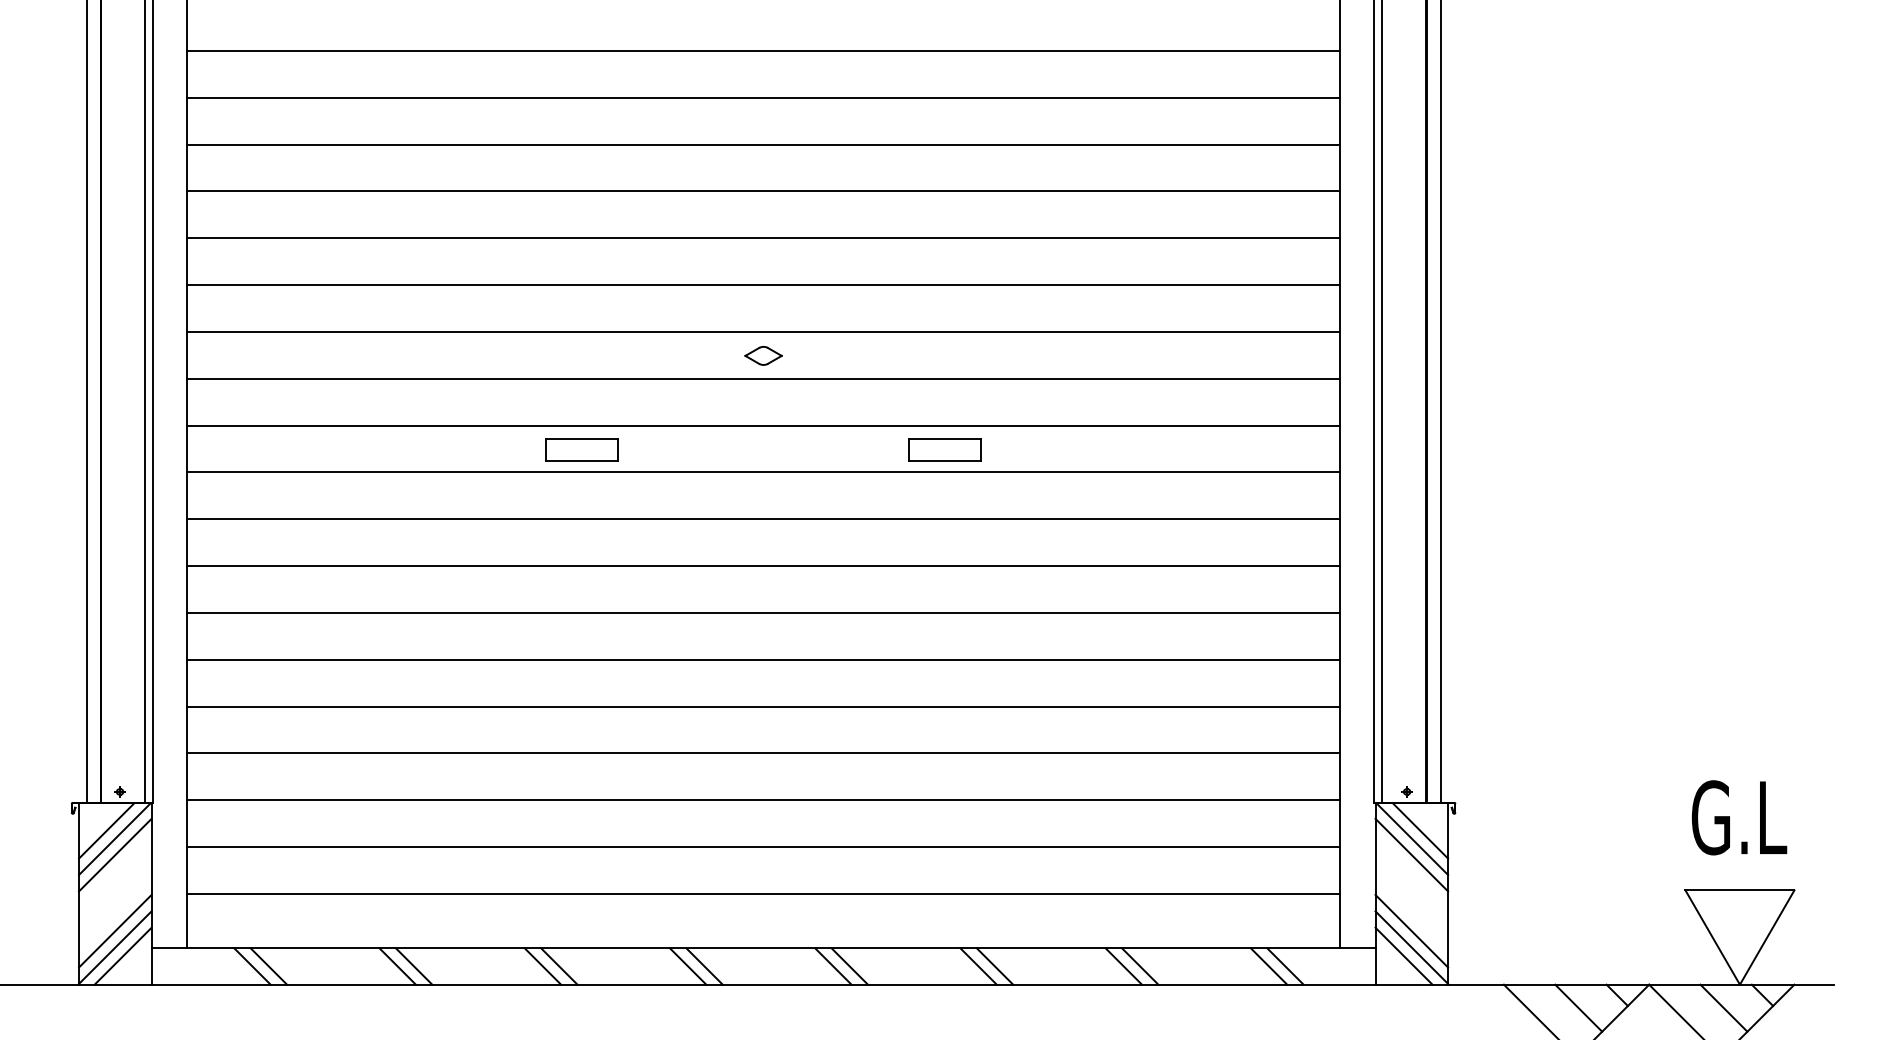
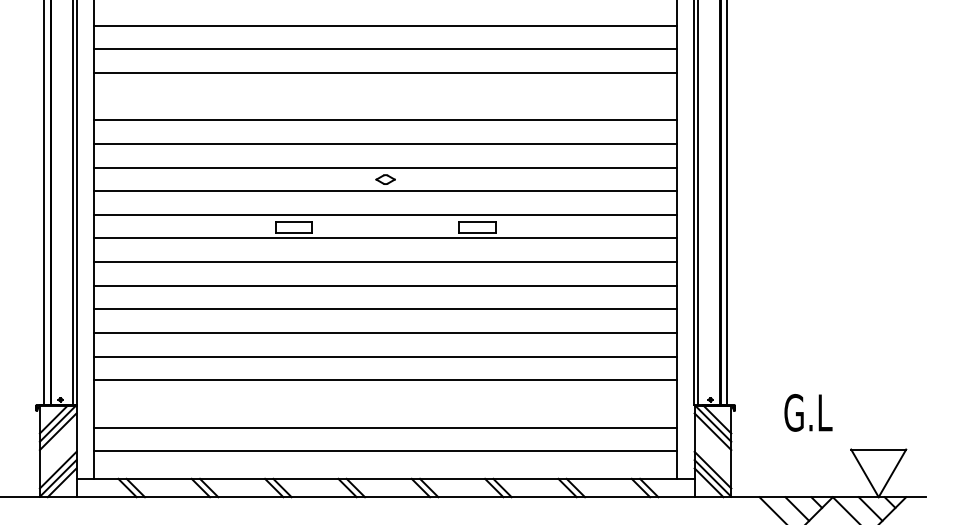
line: (763, 191) -> (385, 96), removed
line: (763, 801) -> (385, 404), removed
text: (1739, 817) -> (808, 412), moved

